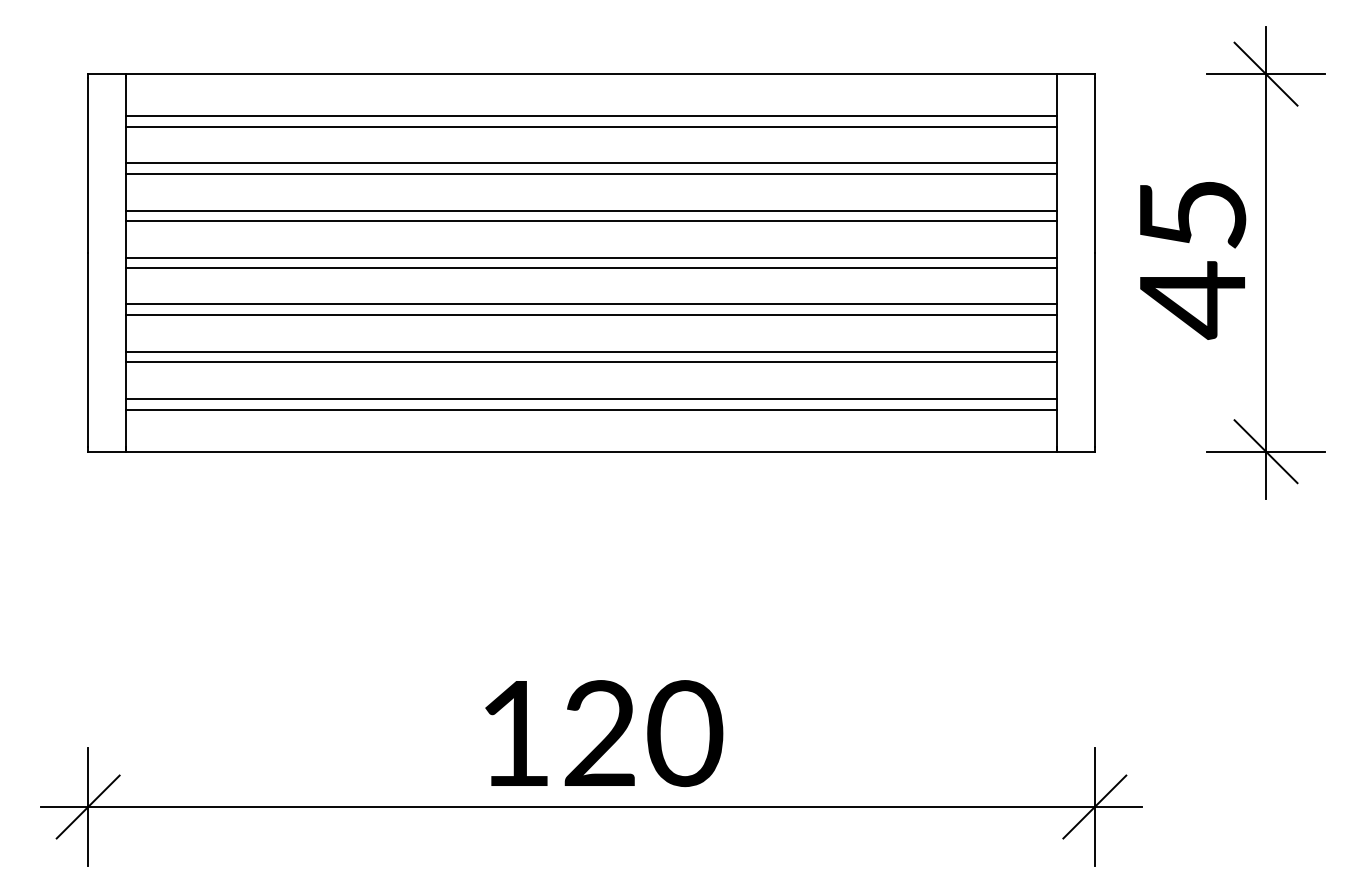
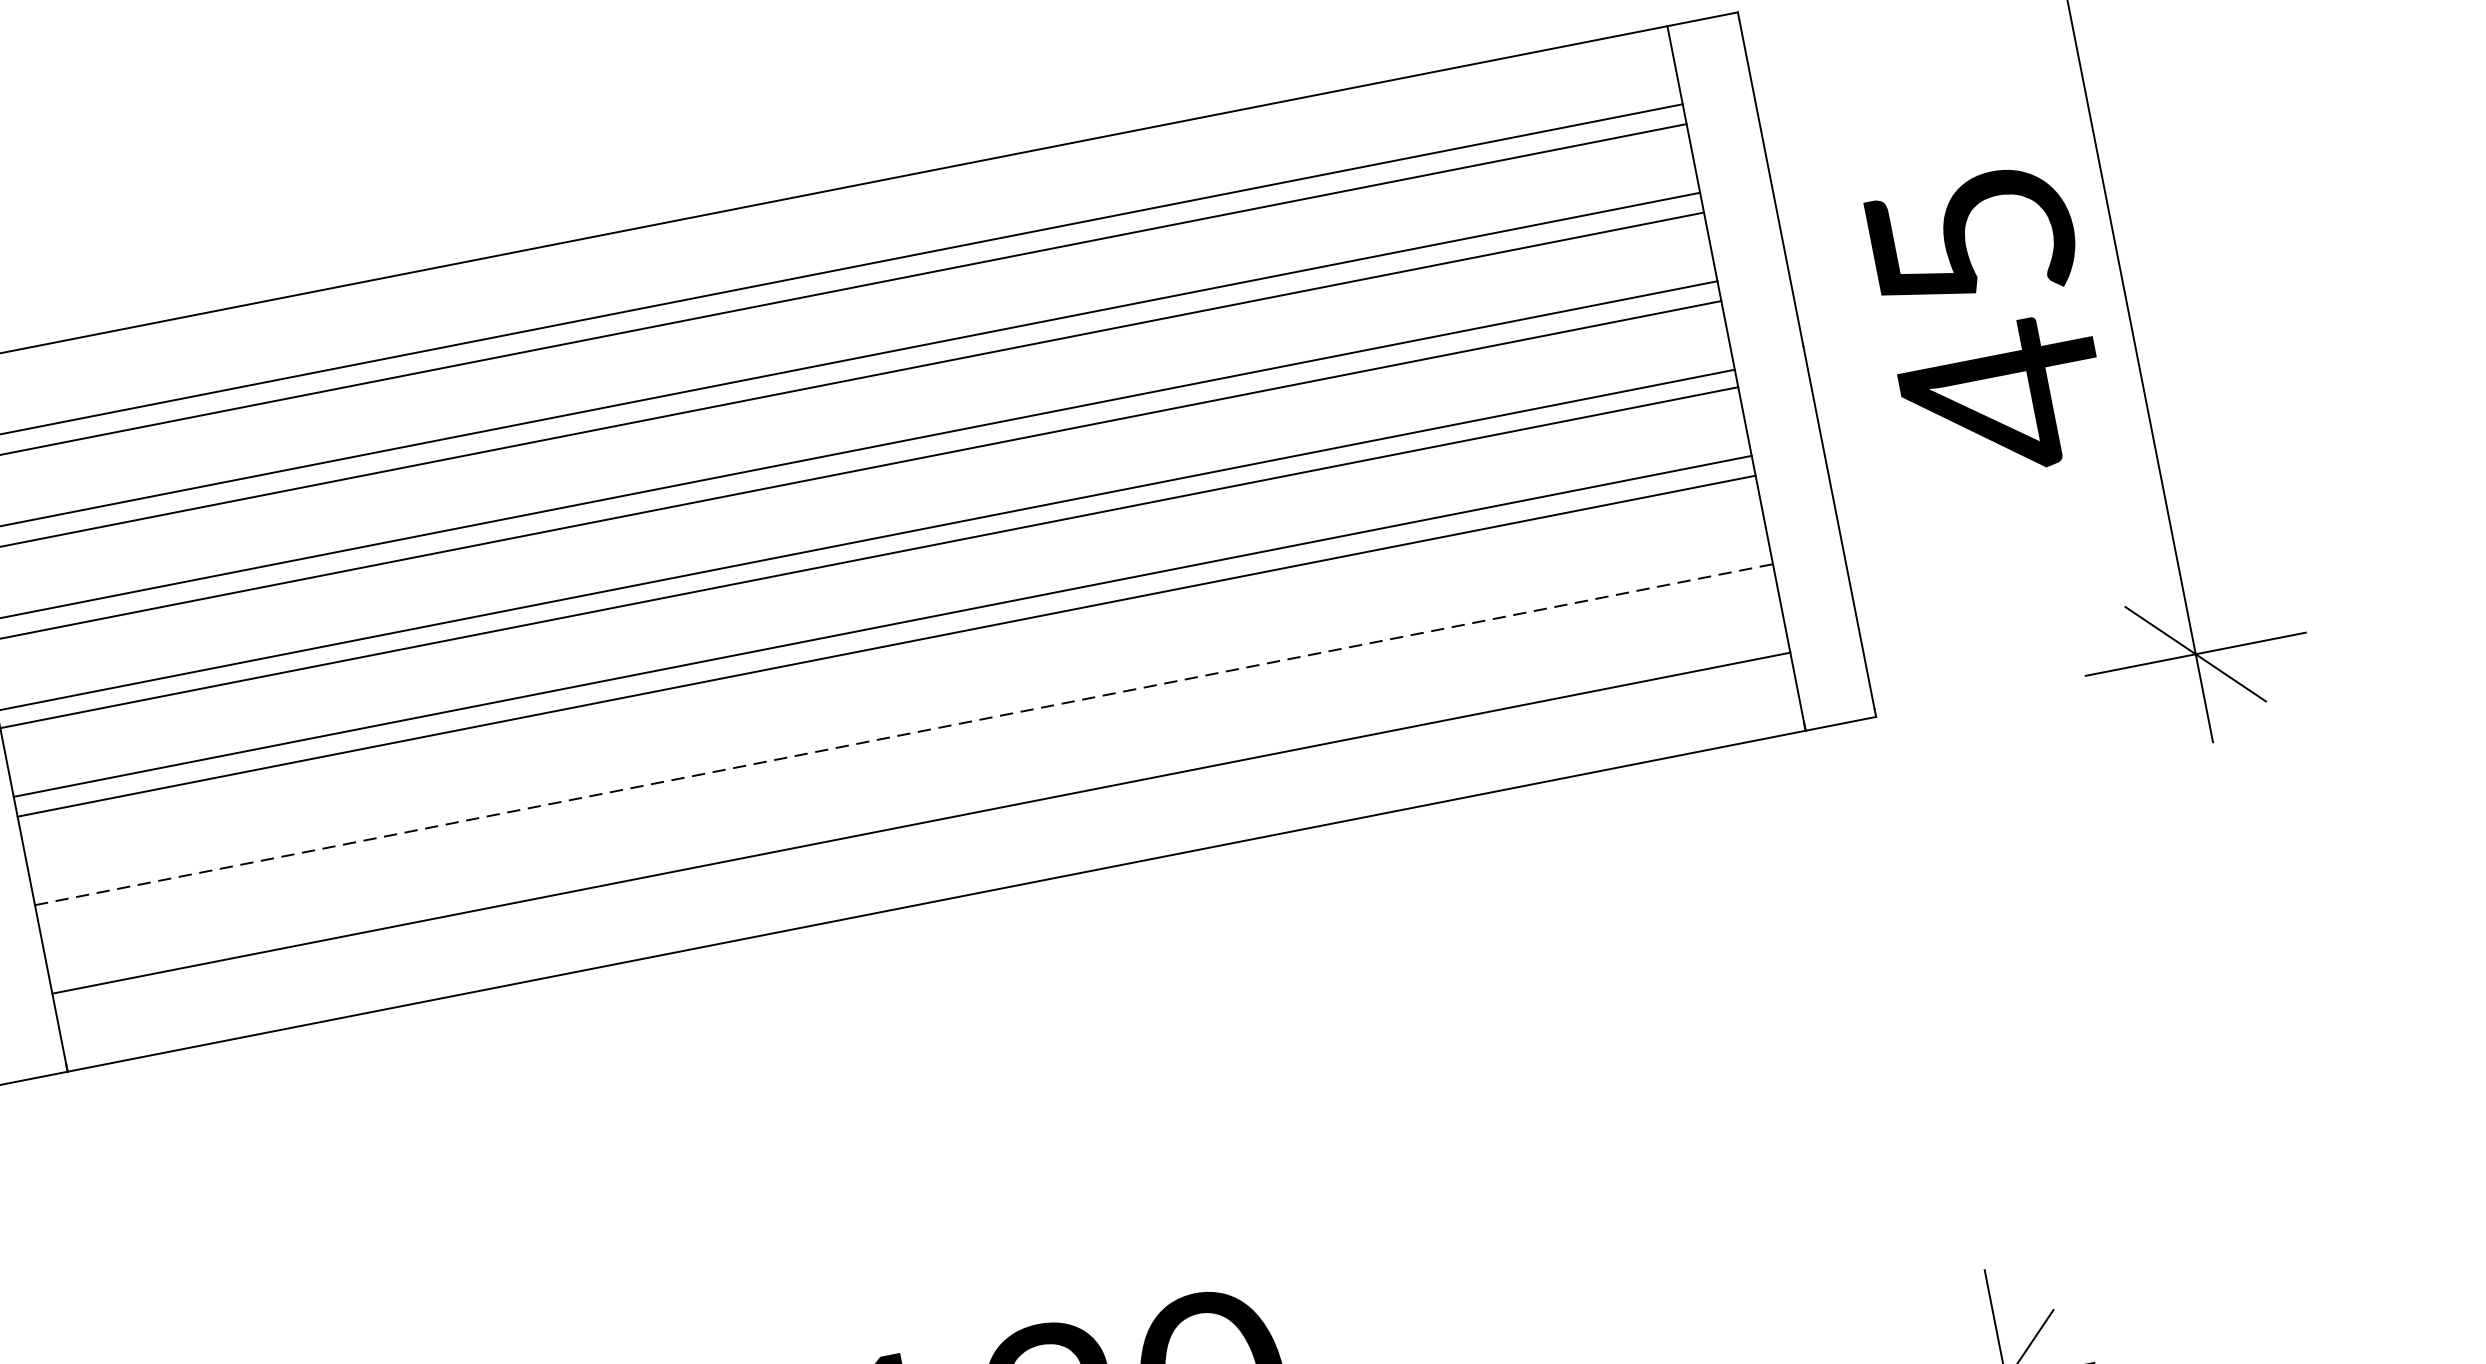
line: (591, 351) -> (900, 714), removed
line: (591, 362) -> (904, 734), solid -> dashed
line: (591, 399) -> (917, 803), removed

